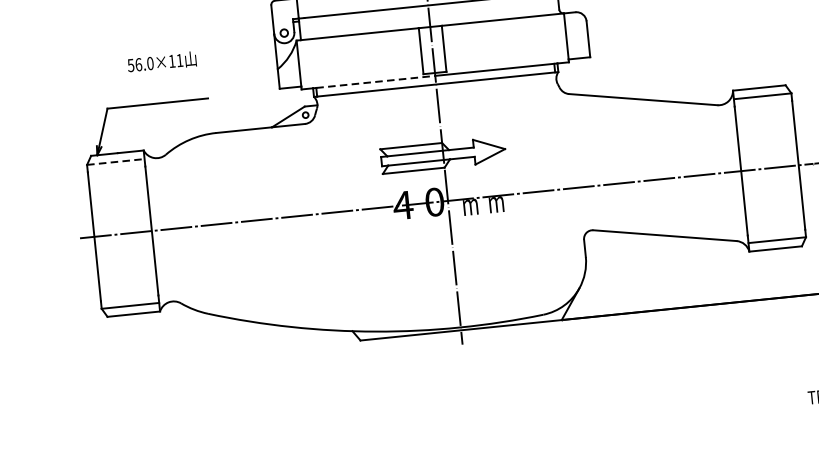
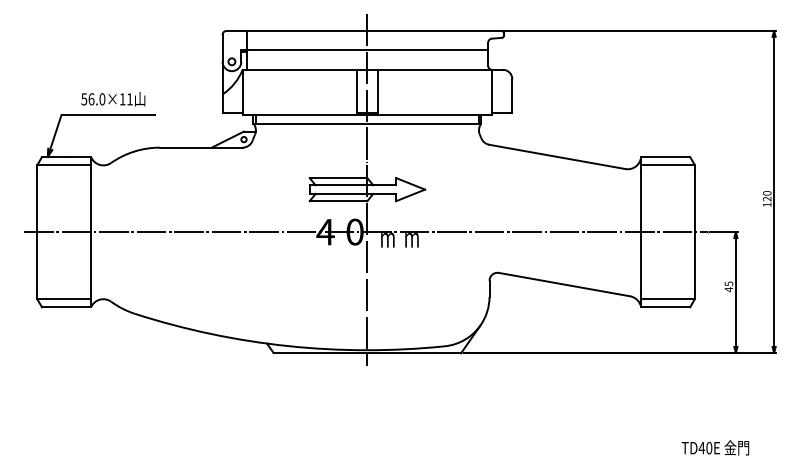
text: (162, 62) -> (113, 99), moved
line: (375, 82) -> (311, 115), dashed -> solid
line: (116, 162) -> (64, 165), dashed -> solid

